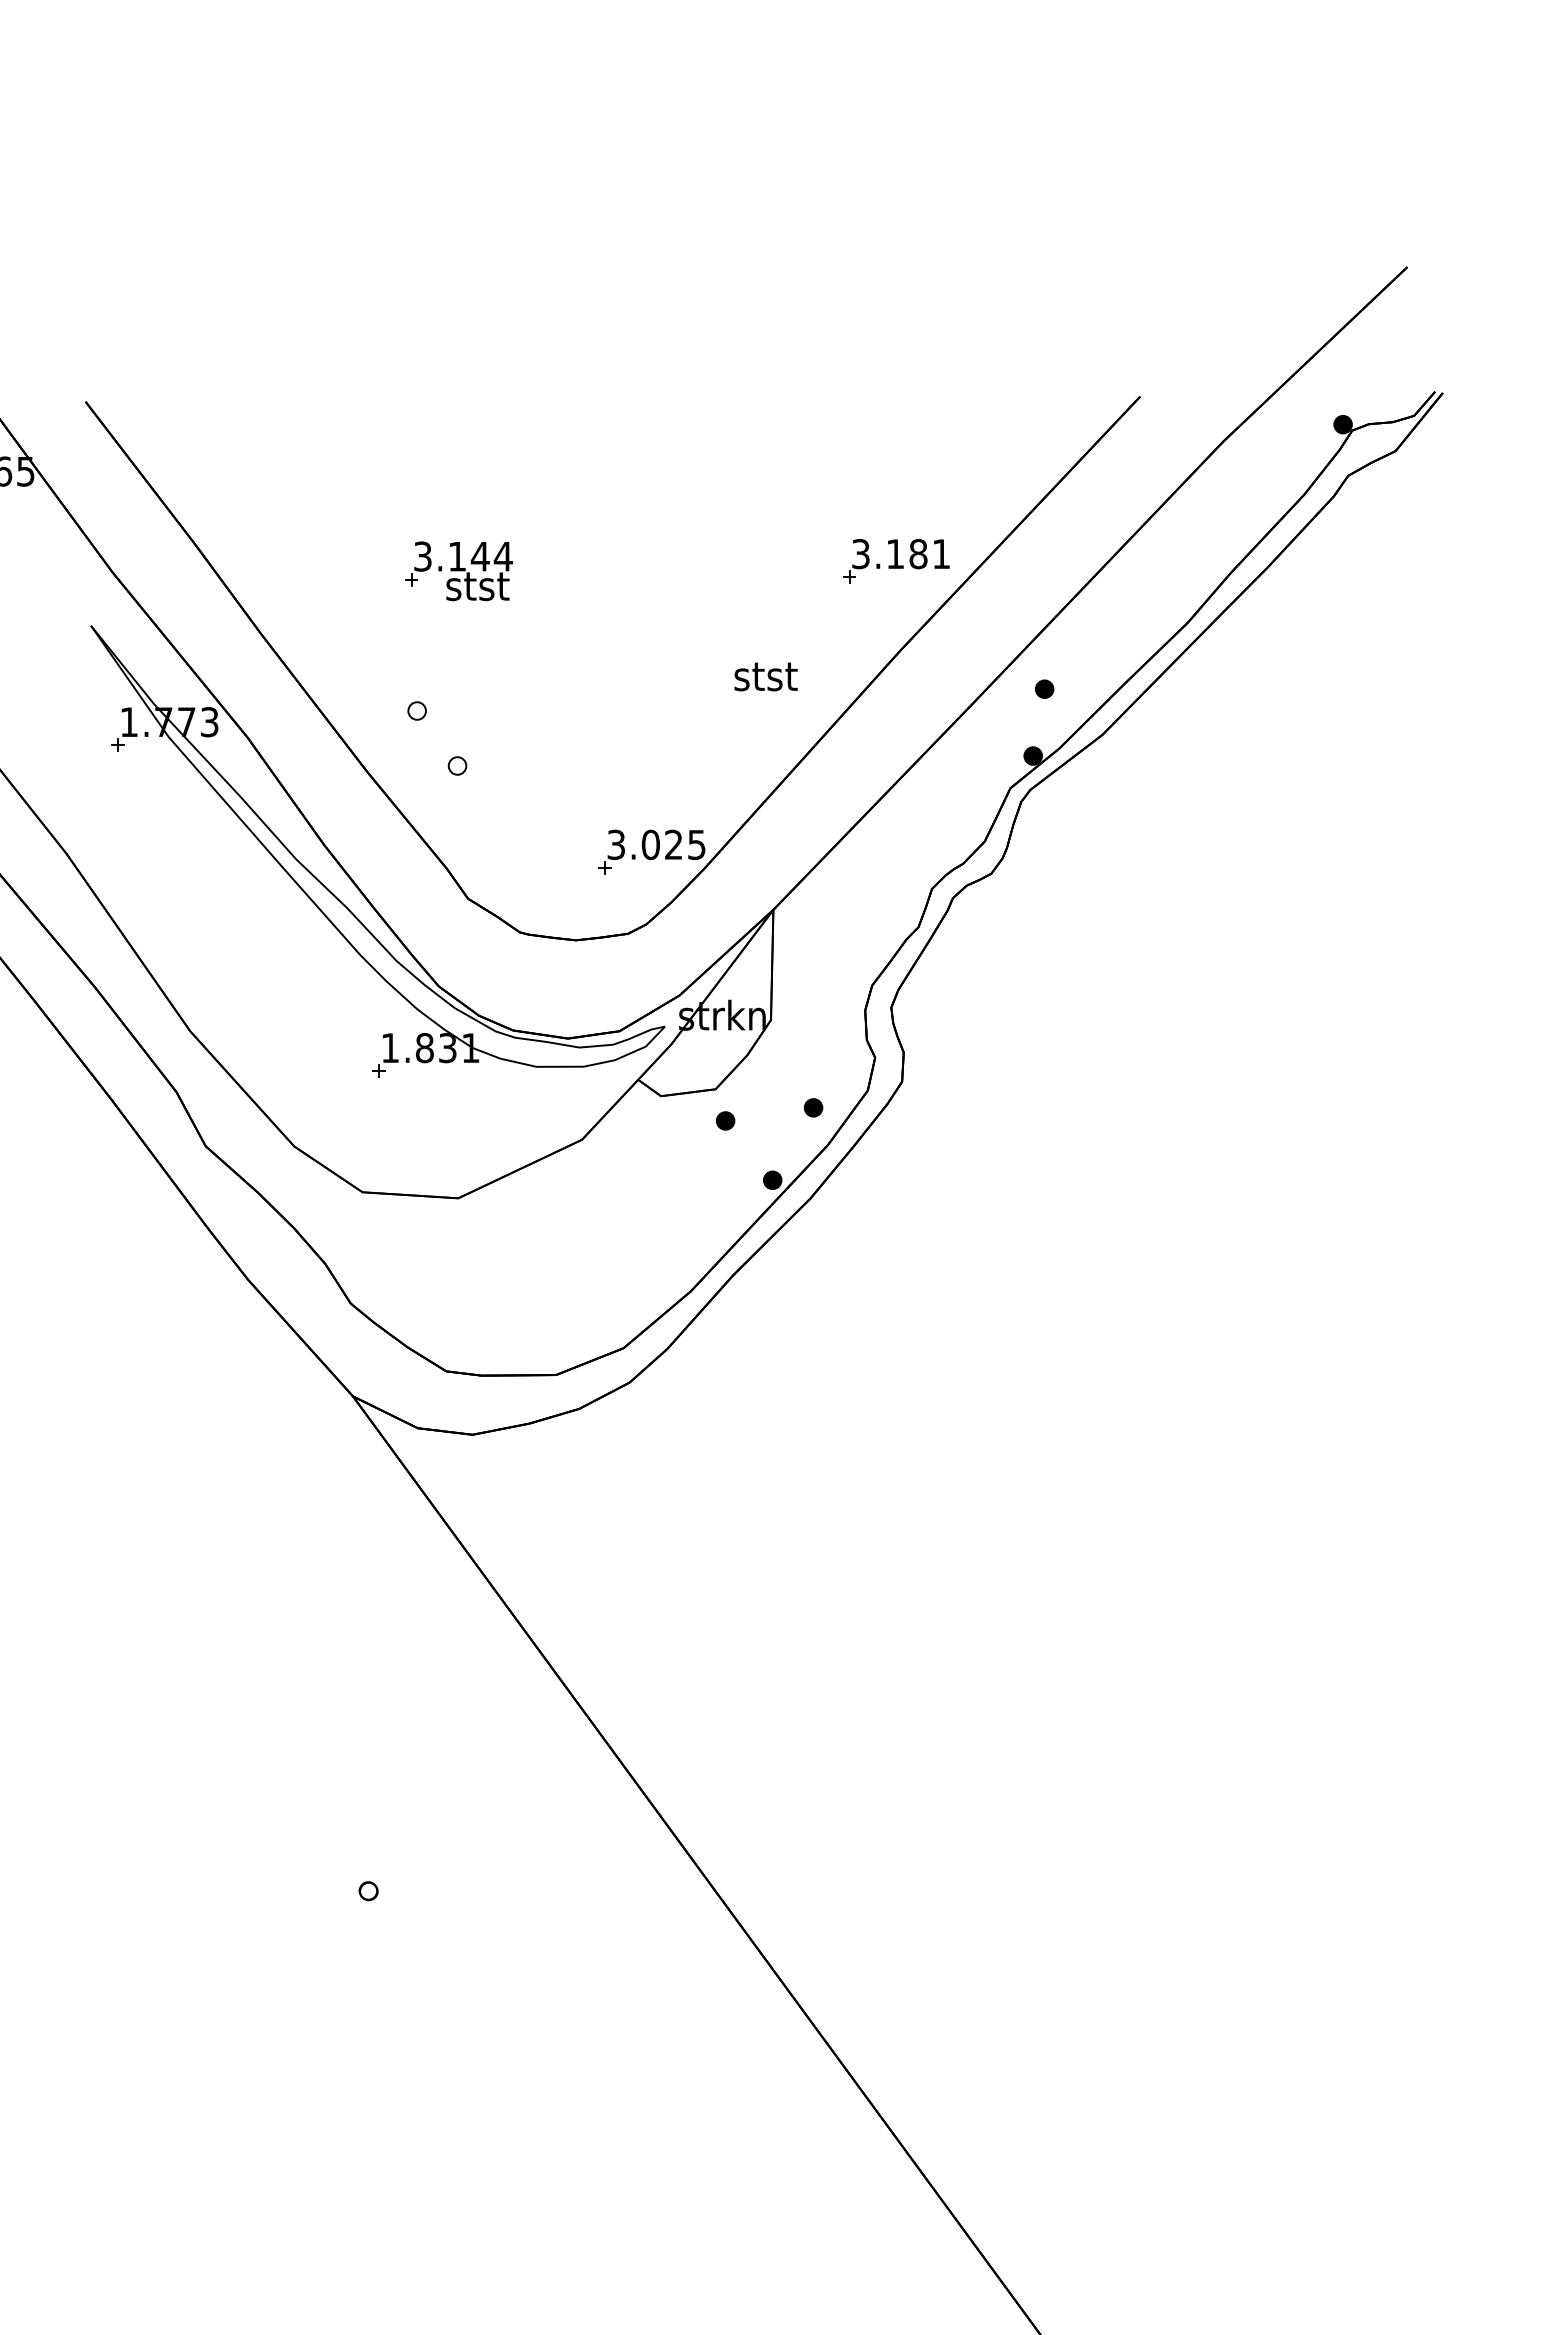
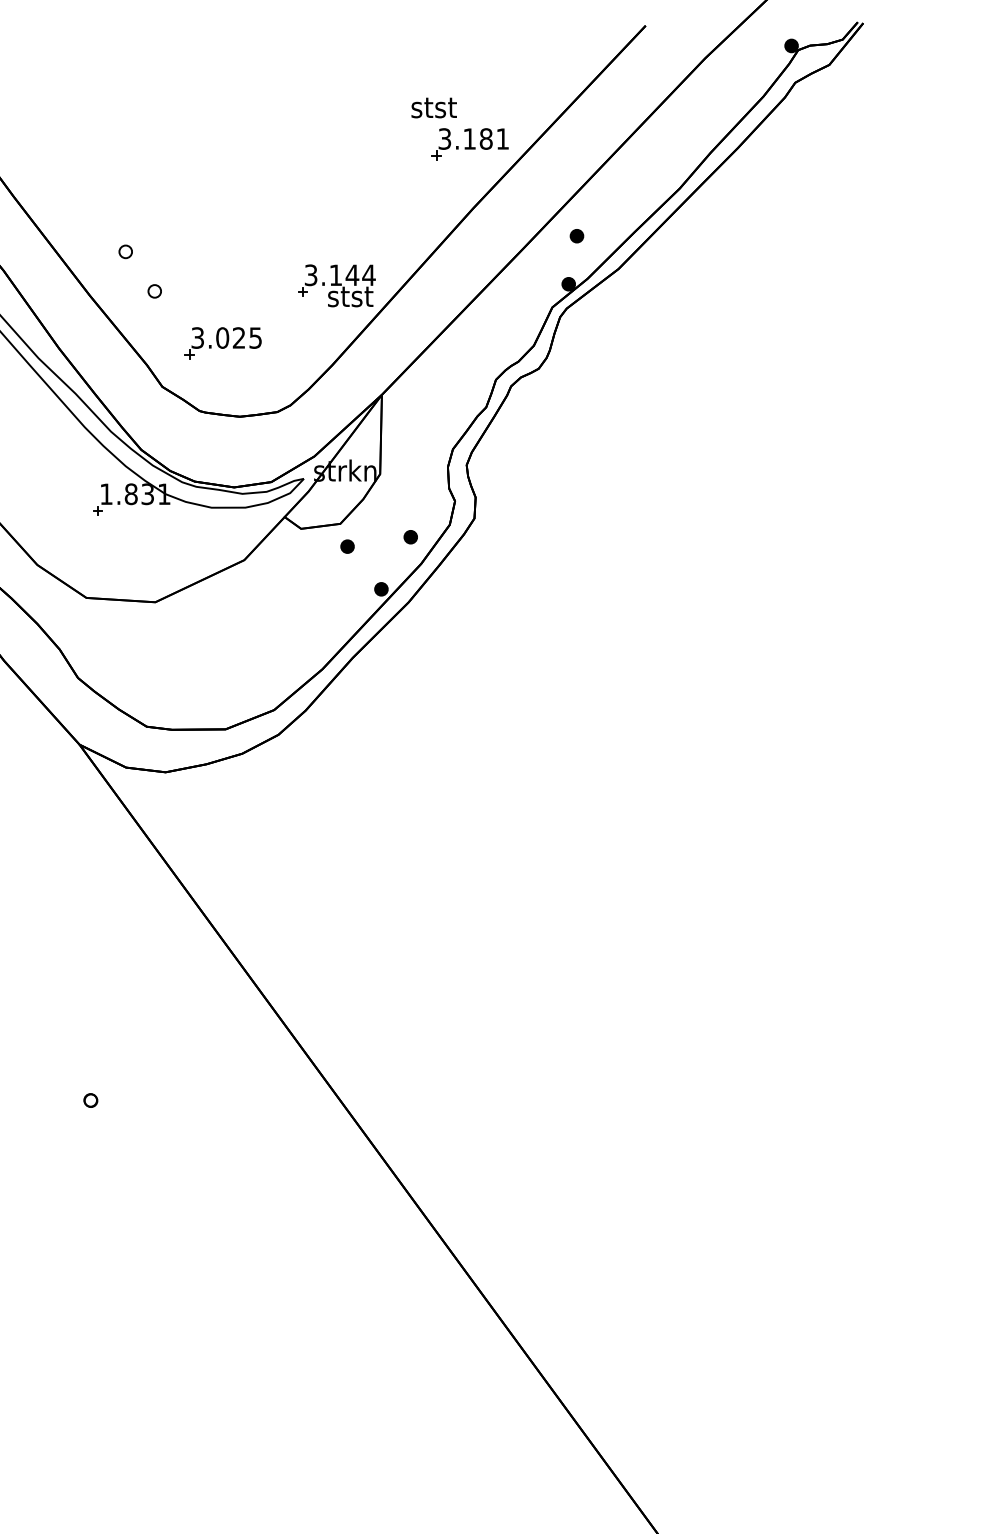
part: (458, 571) -> (336, 286), moved
text: (765, 676) -> (433, 107), moved
part: (651, 851) -> (223, 342), moved

